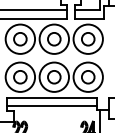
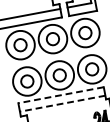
line: (51, 97) -> (60, 95), solid -> dashed
line: (51, 106) -> (62, 103), solid -> dashed

